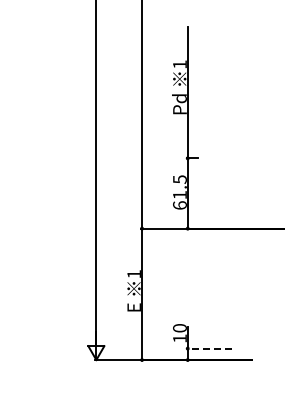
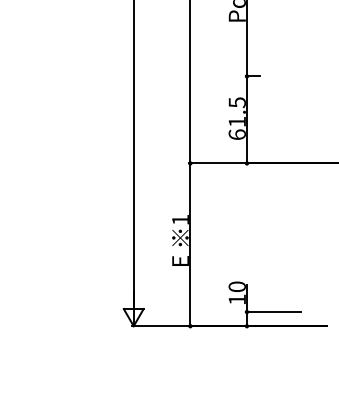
line: (209, 348) -> (273, 311), dashed -> solid

